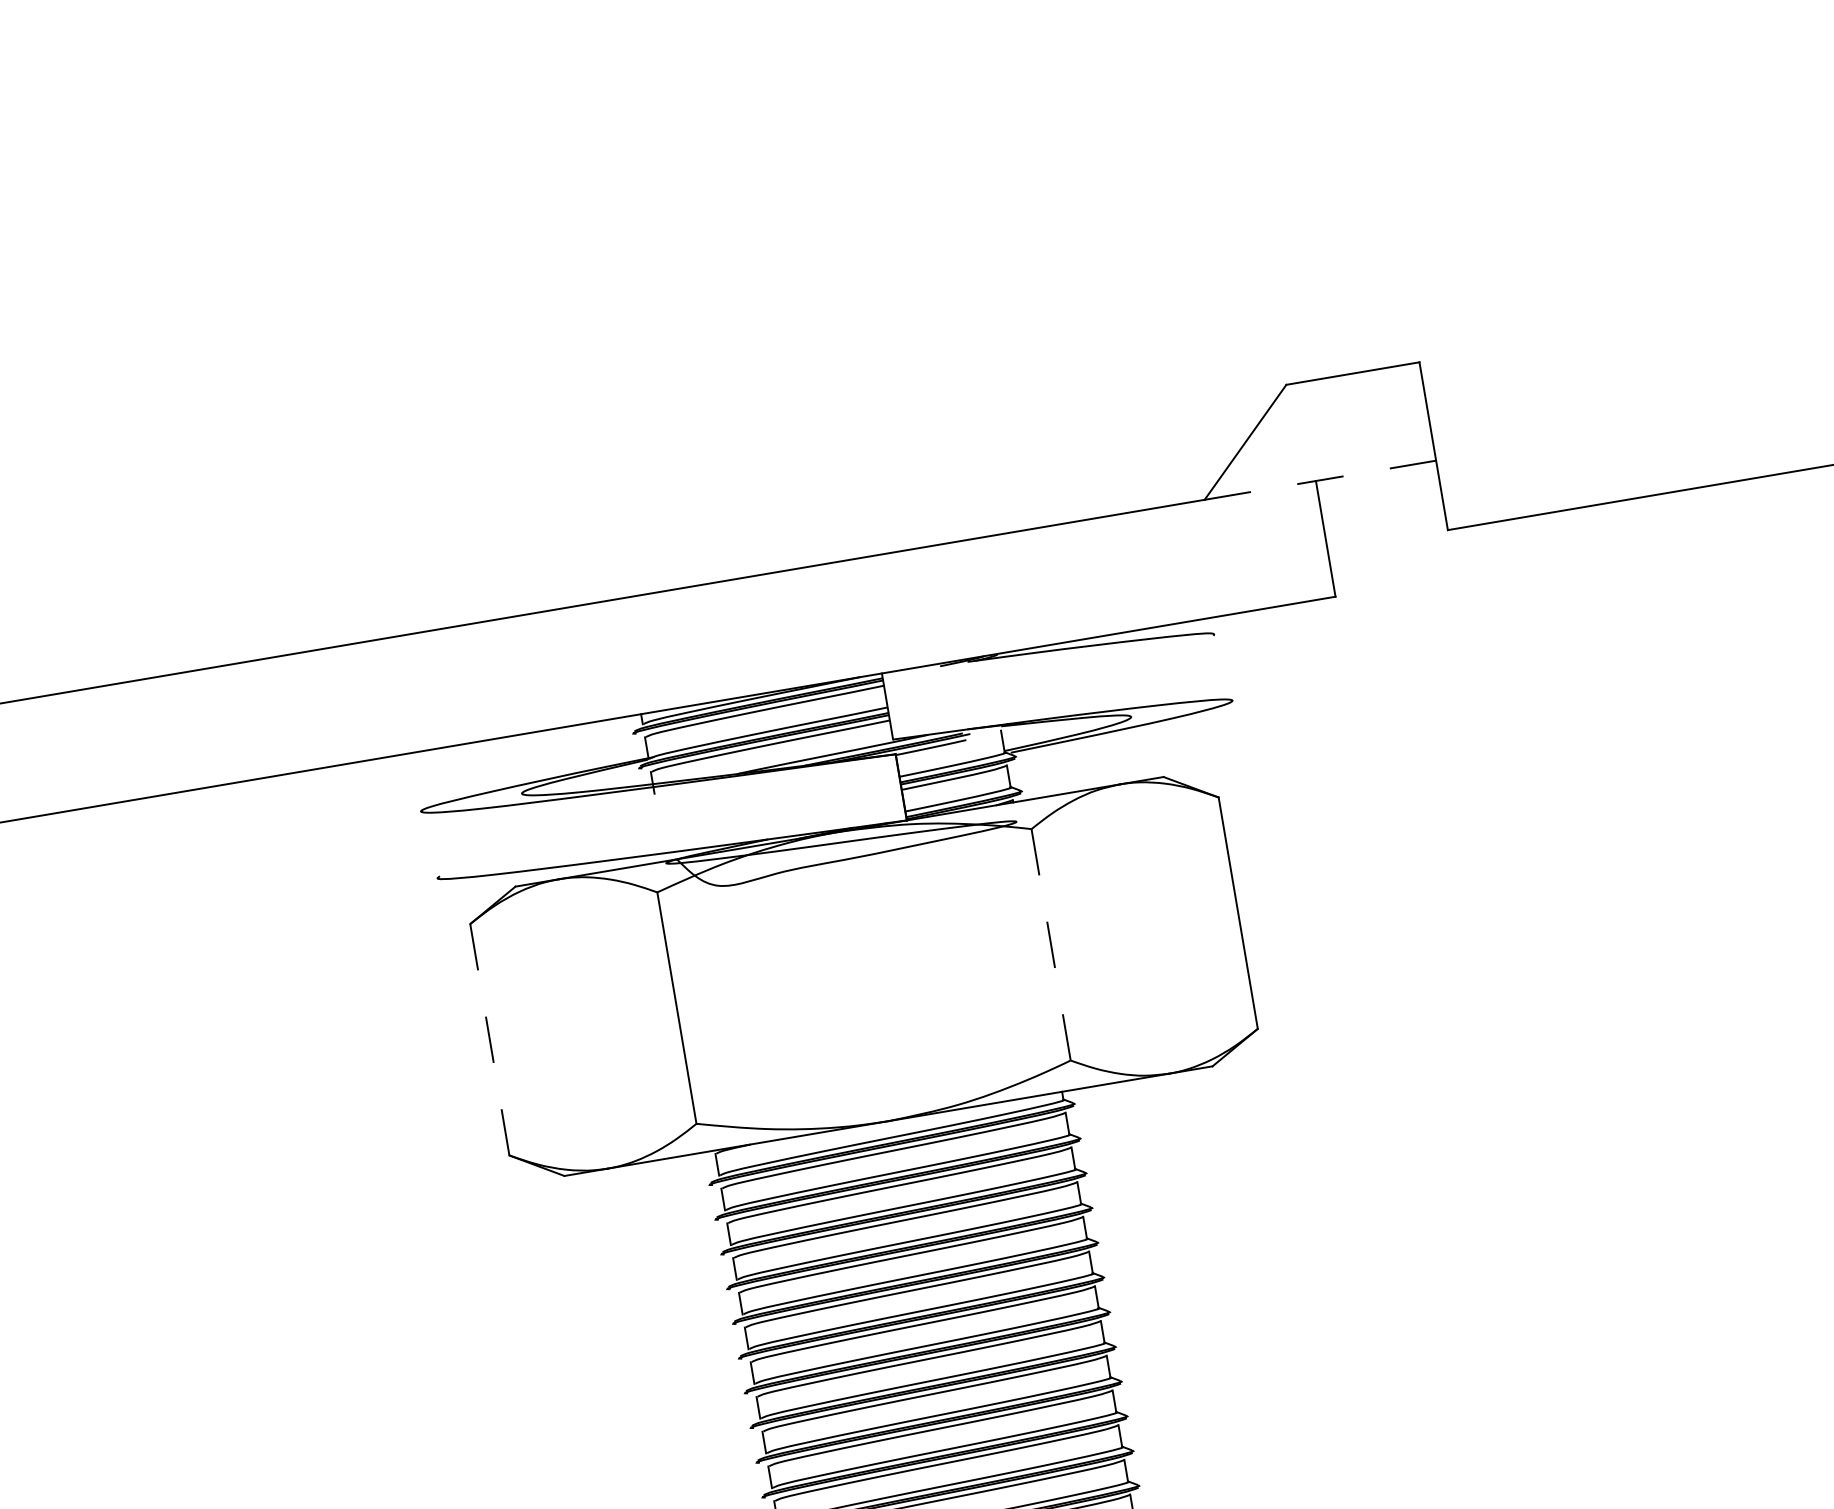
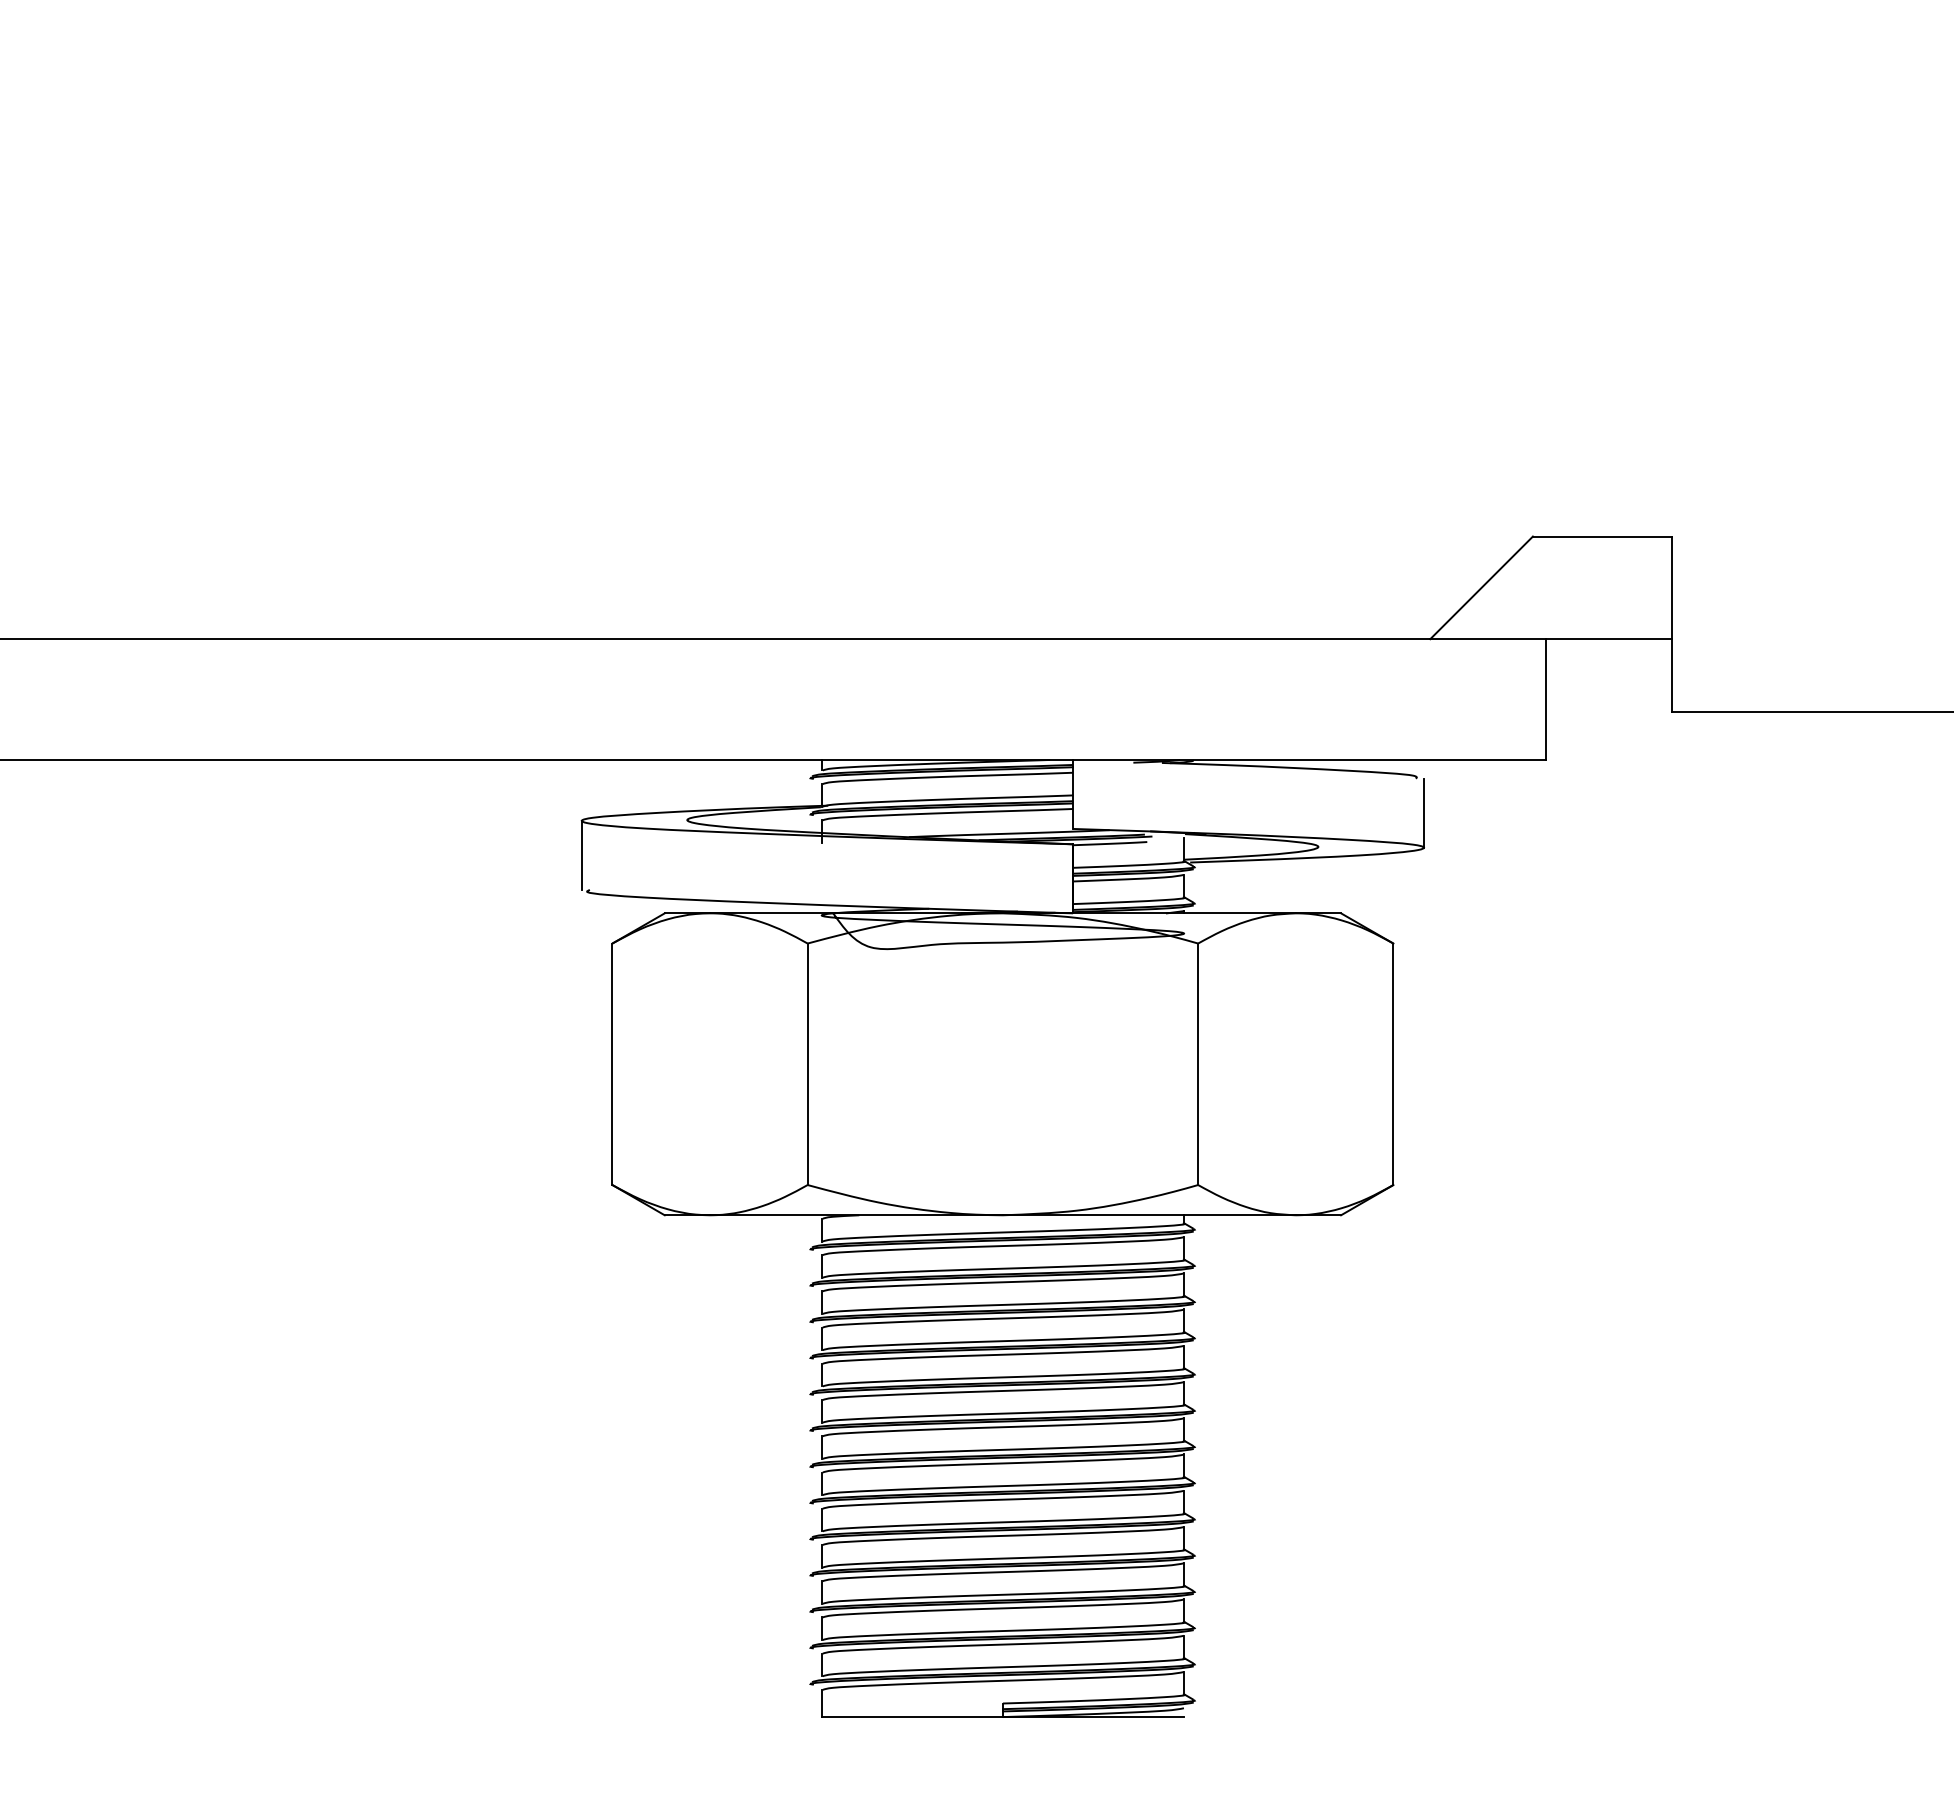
line: (1320, 480) -> (1551, 639), dashed -> solid
line: (1226, 667) -> (1423, 812), added
line: (426, 843) -> (581, 854), added
line: (1051, 944) -> (1198, 1064), dashed -> solid
line: (489, 1039) -> (612, 1064), dashed -> solid

